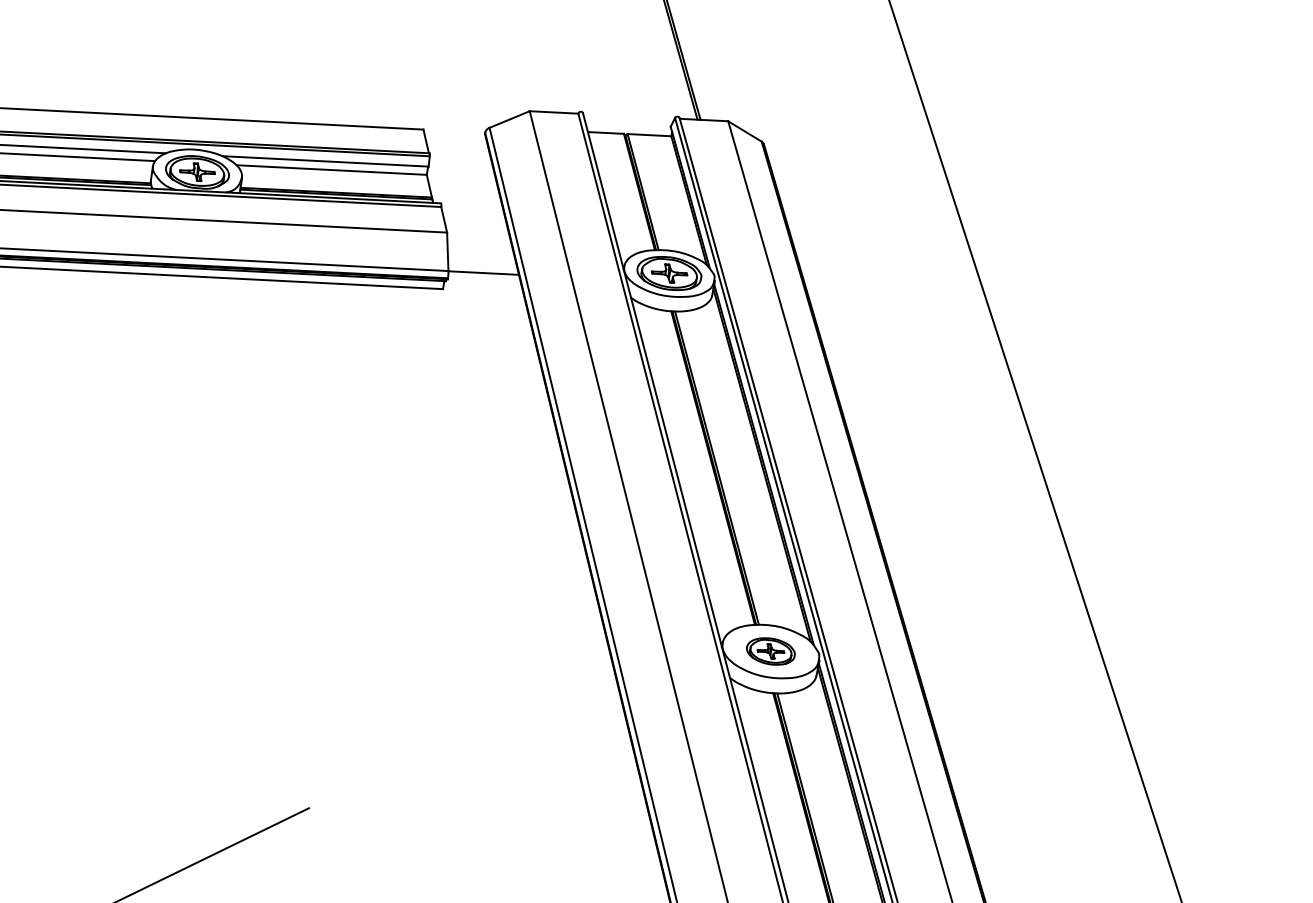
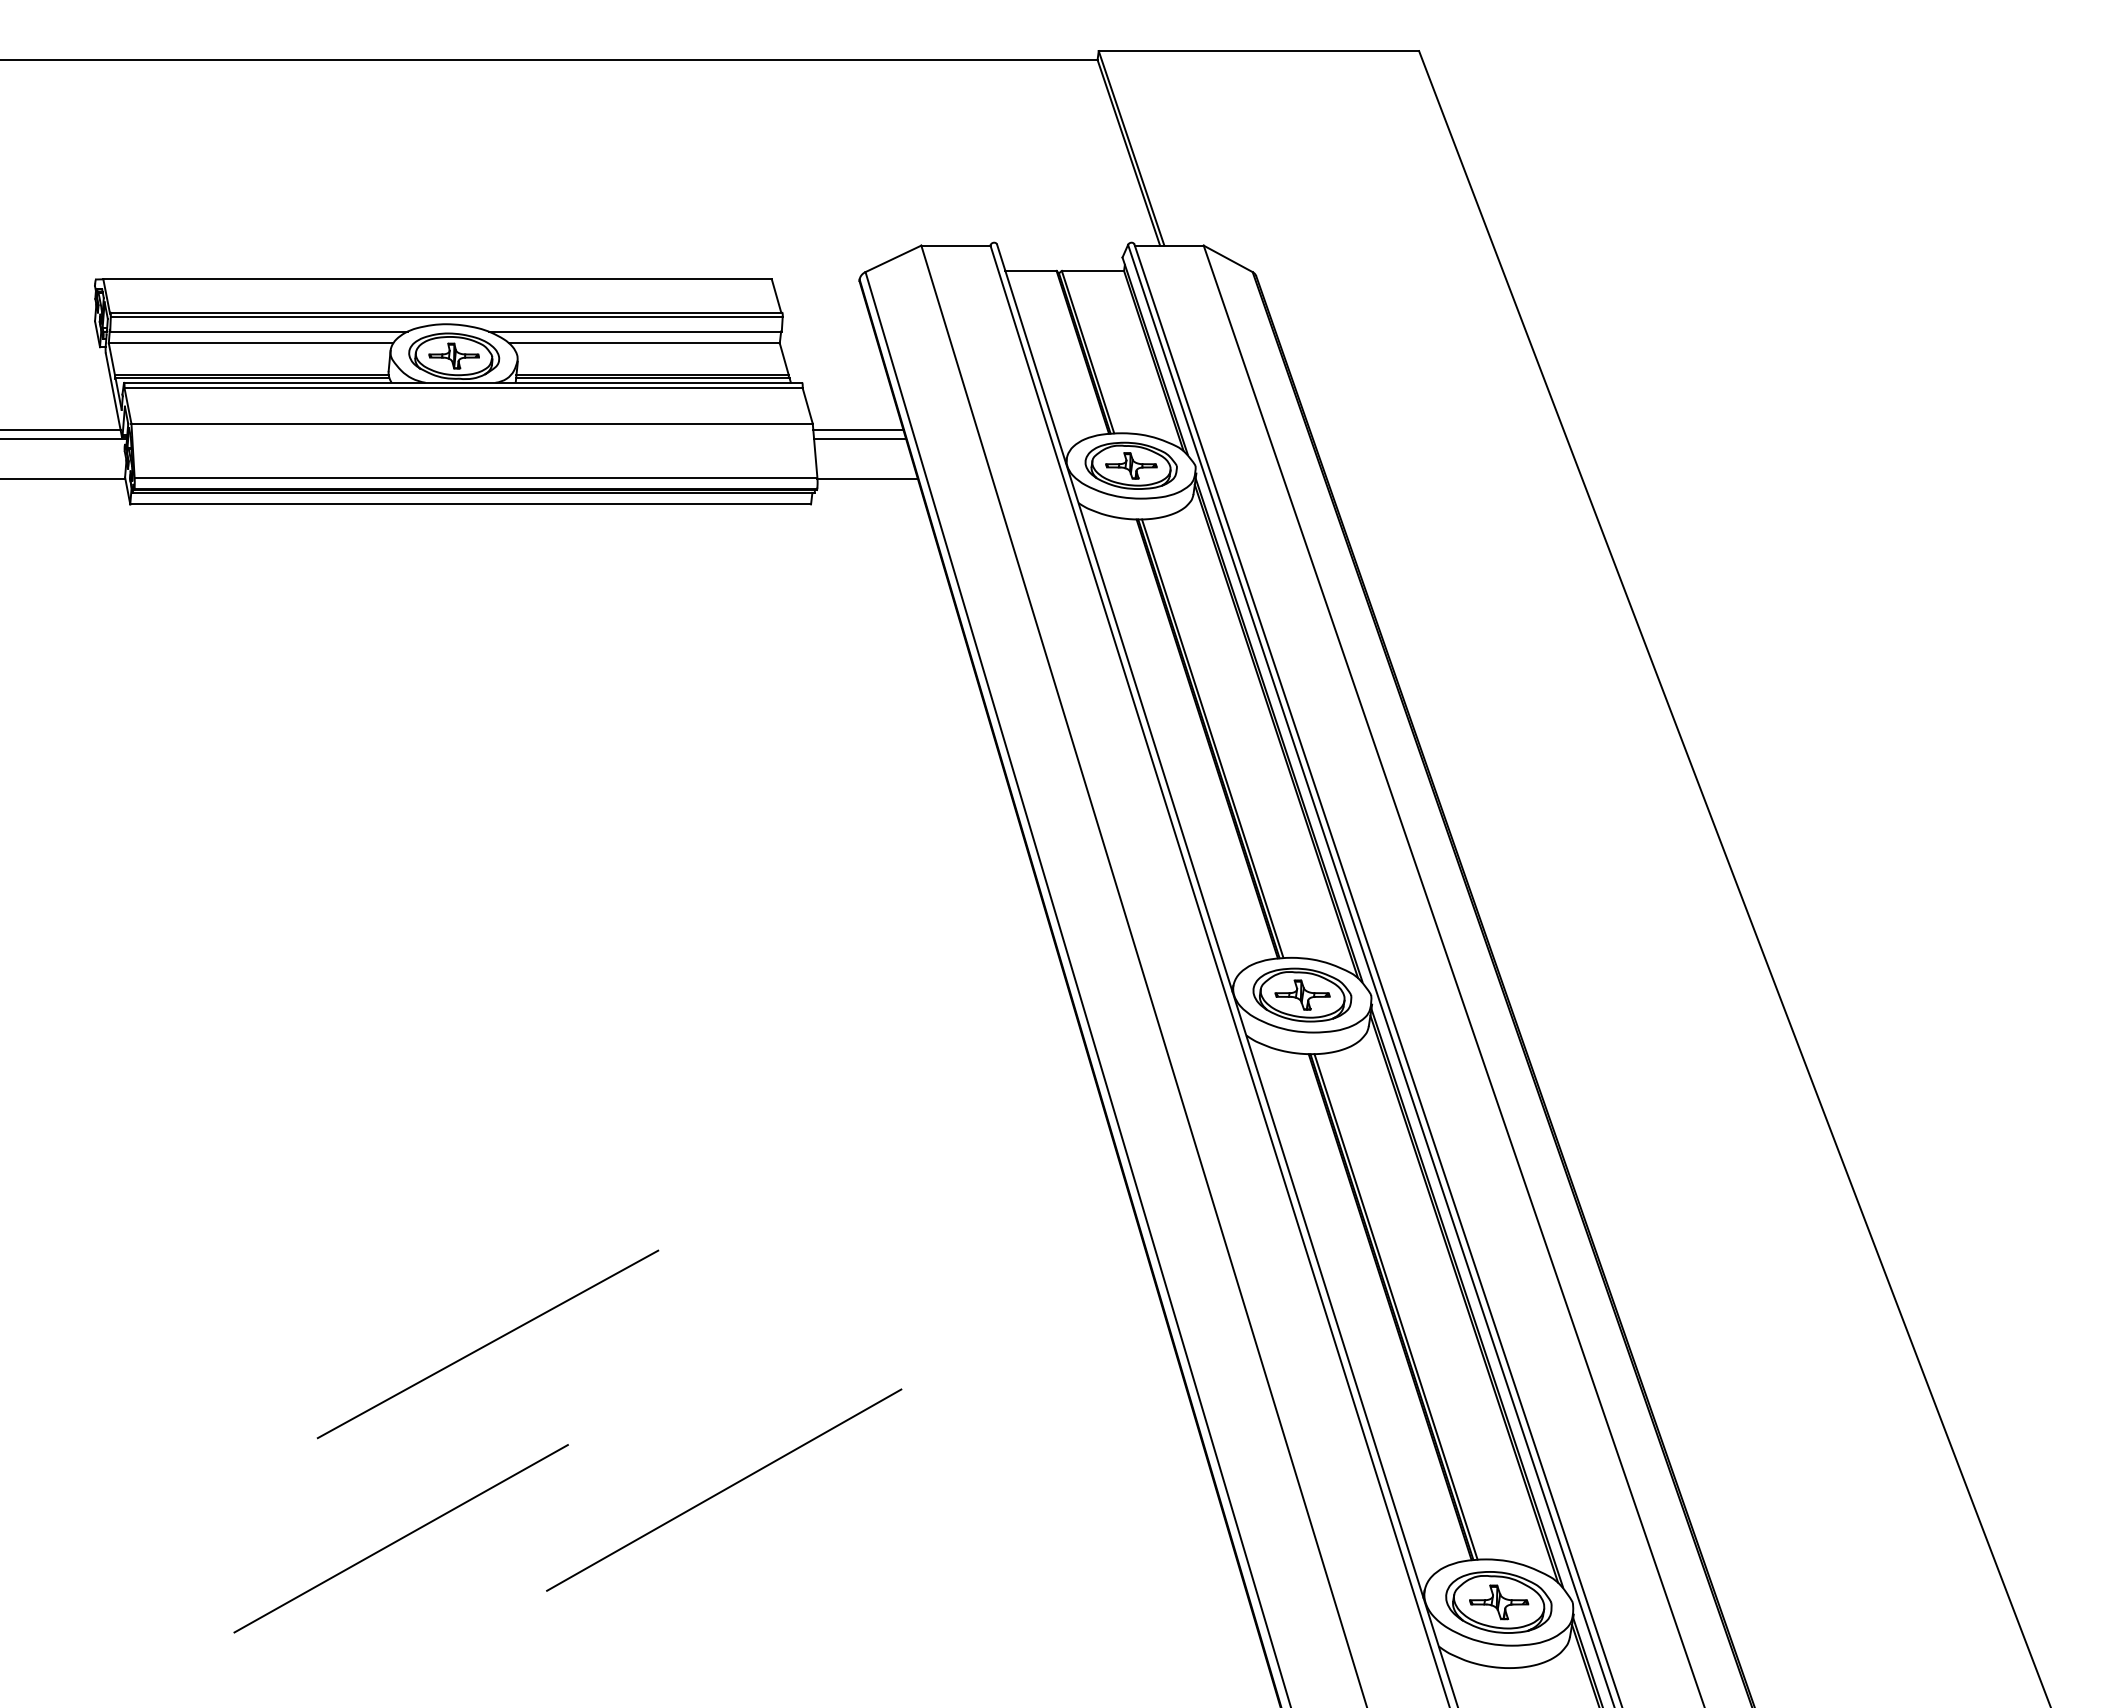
line: (479, 238) -> (858, 430), added
line: (480, 245) -> (860, 439), added
part: (770, 651) -> (1302, 994), size x1.43

